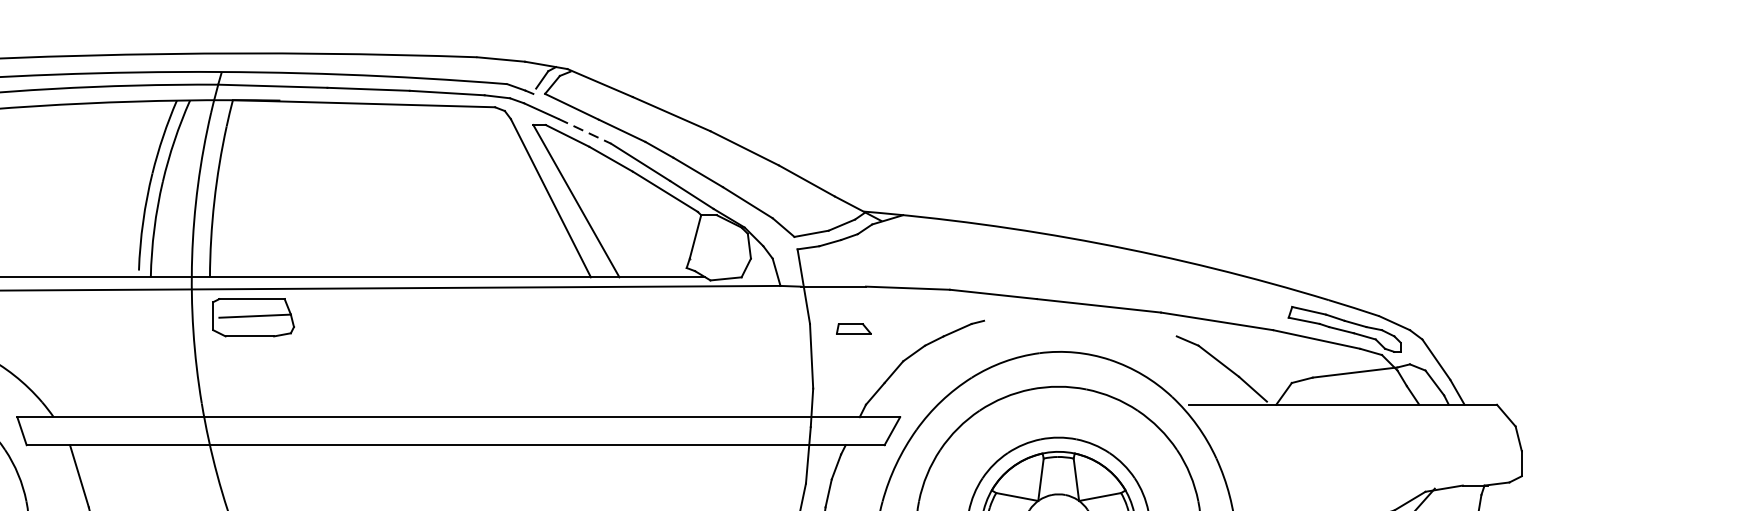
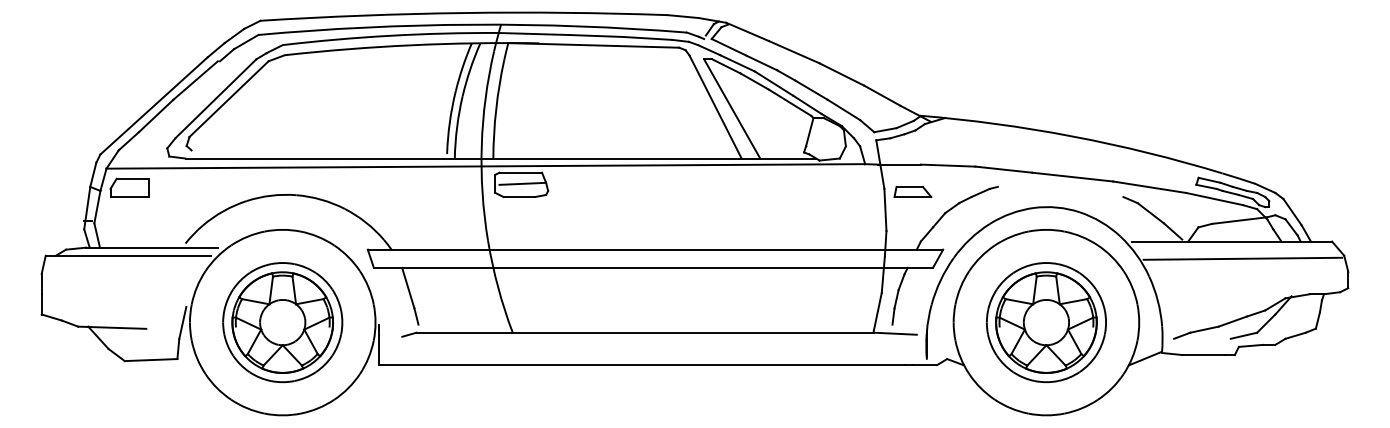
line: (584, 131) -> (737, 63), dashed -> solid
part: (853, 329) -> (912, 192), size x1.67
line: (1359, 430) -> (1242, 258), added

